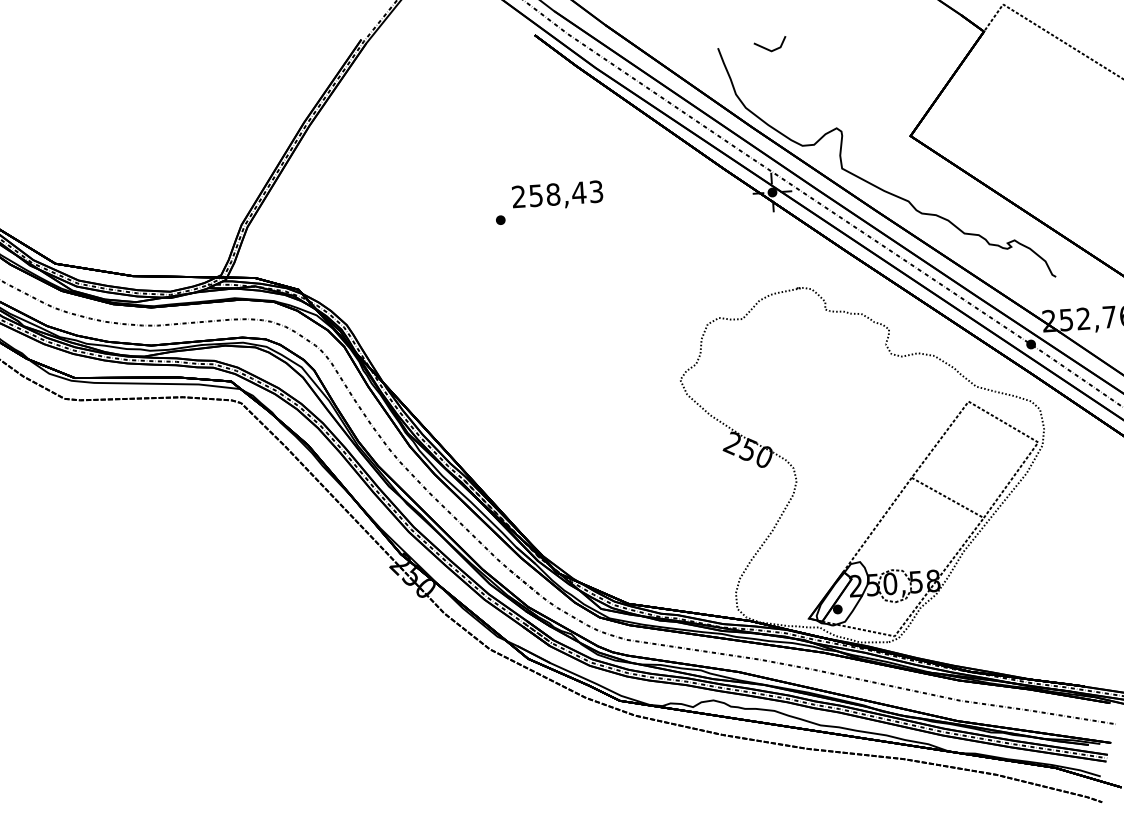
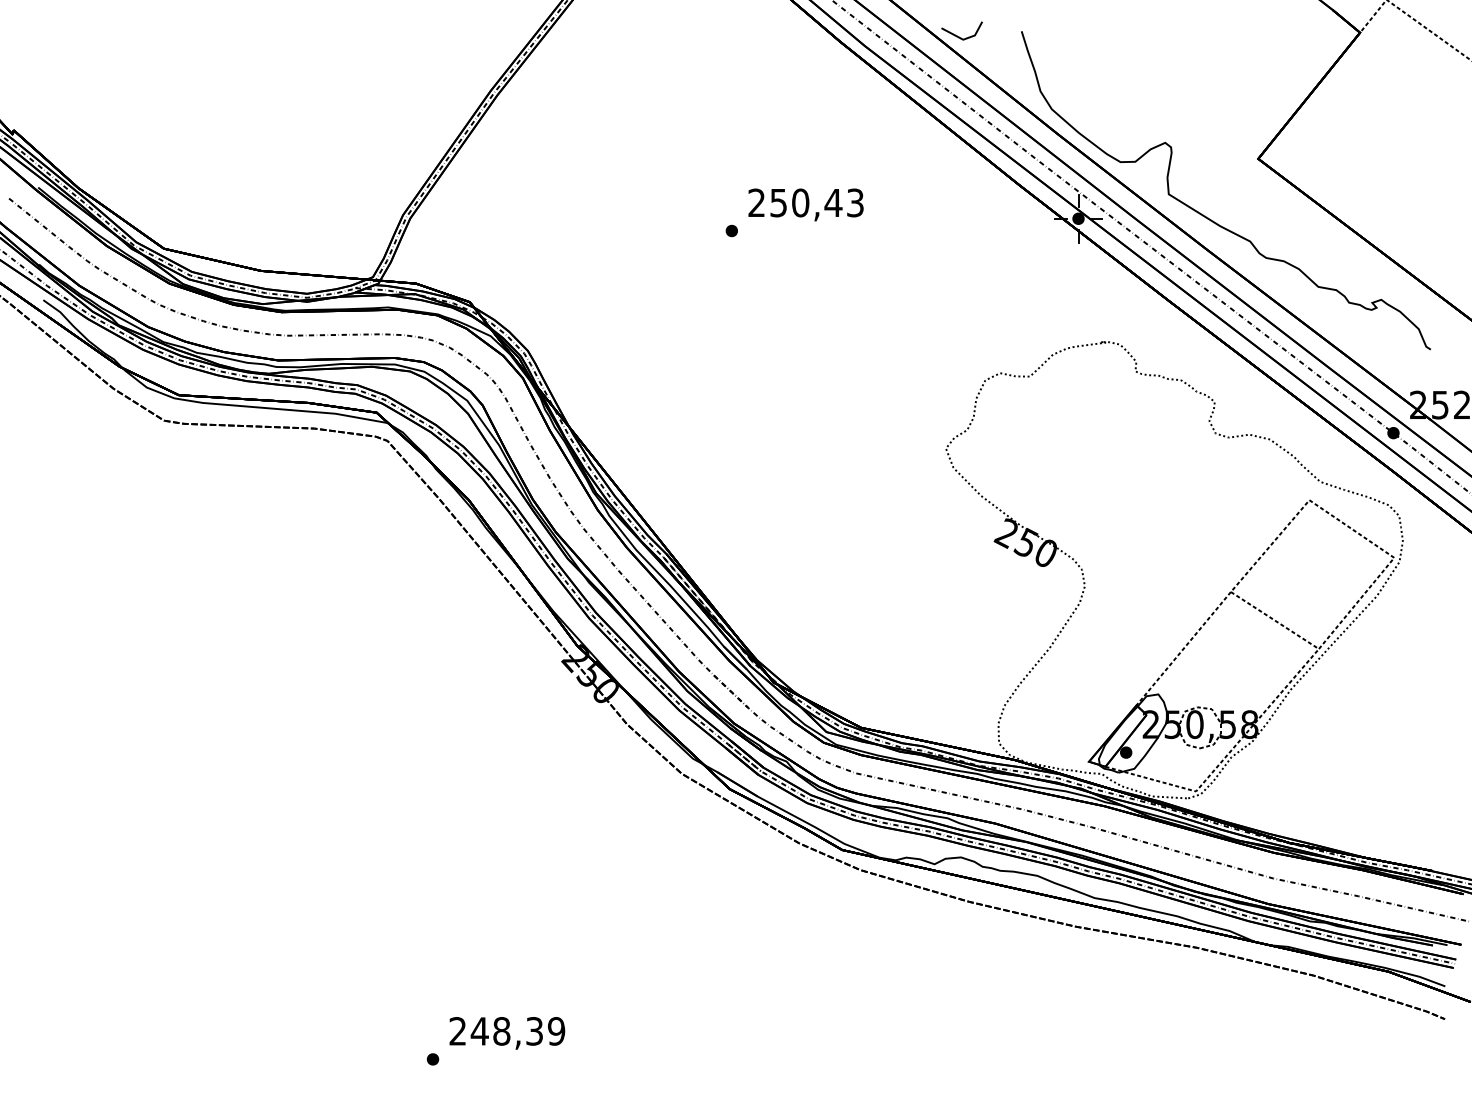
line: (768, 48) -> (959, 36), moved
text: (553, 195) -> (800, 203), 258,43 -> 250,43

